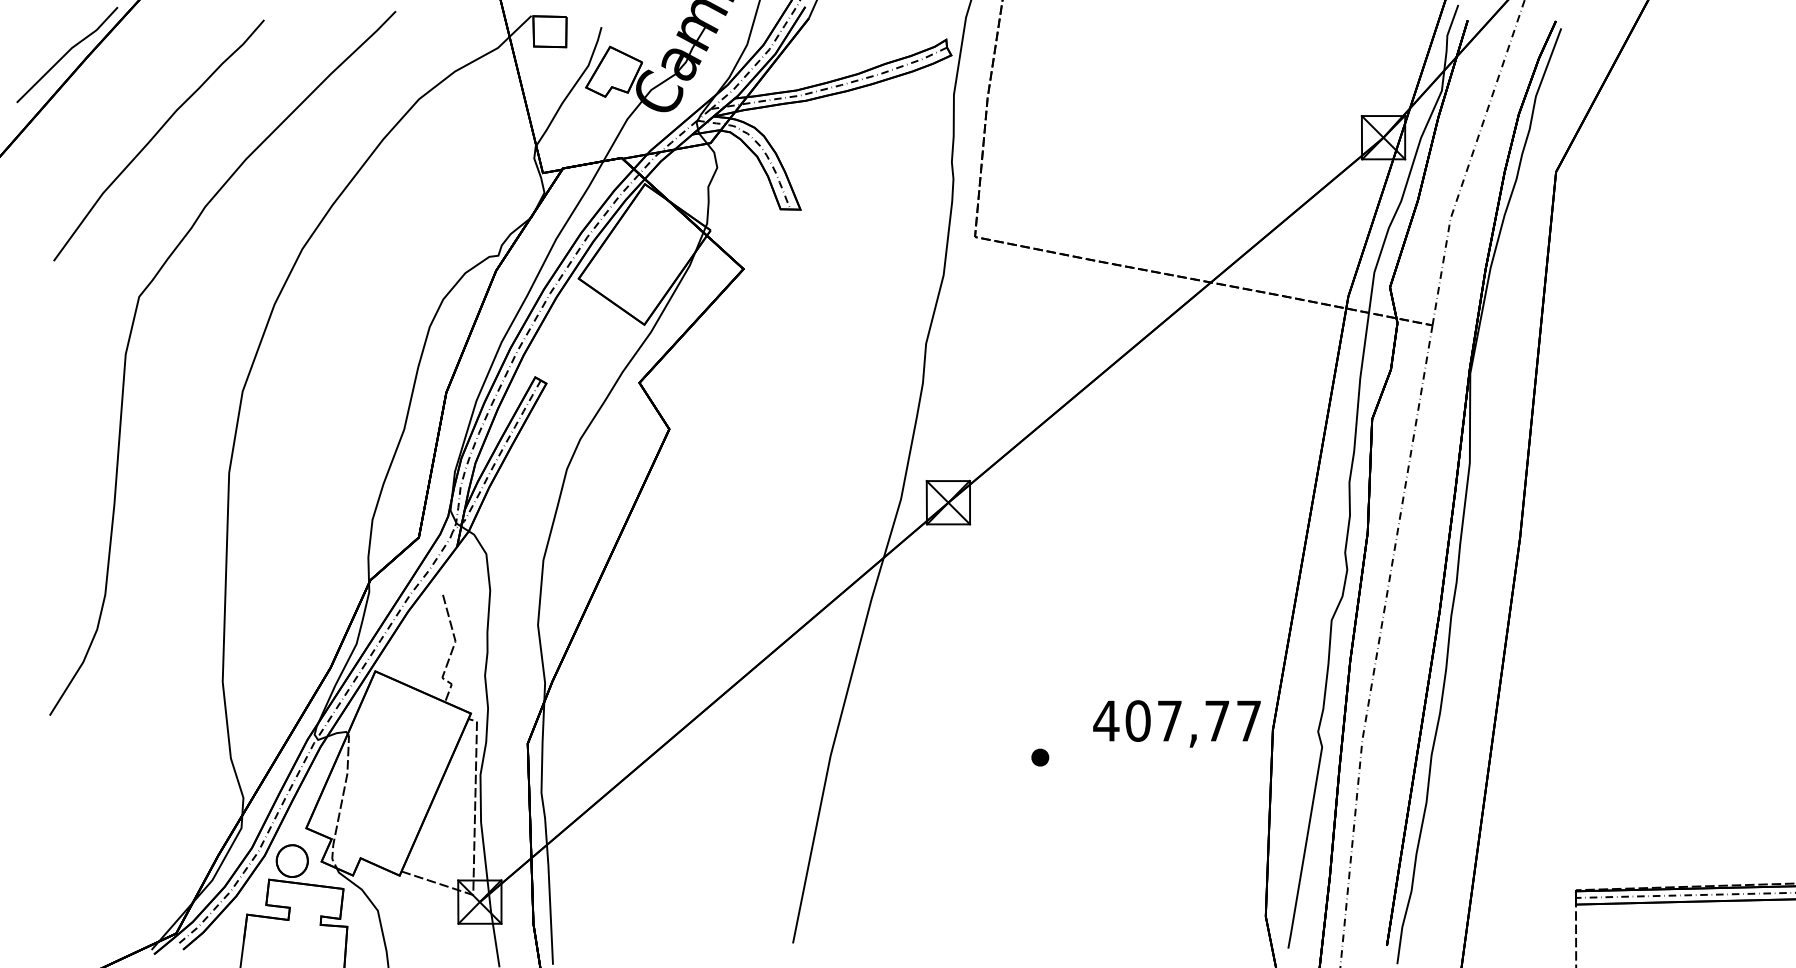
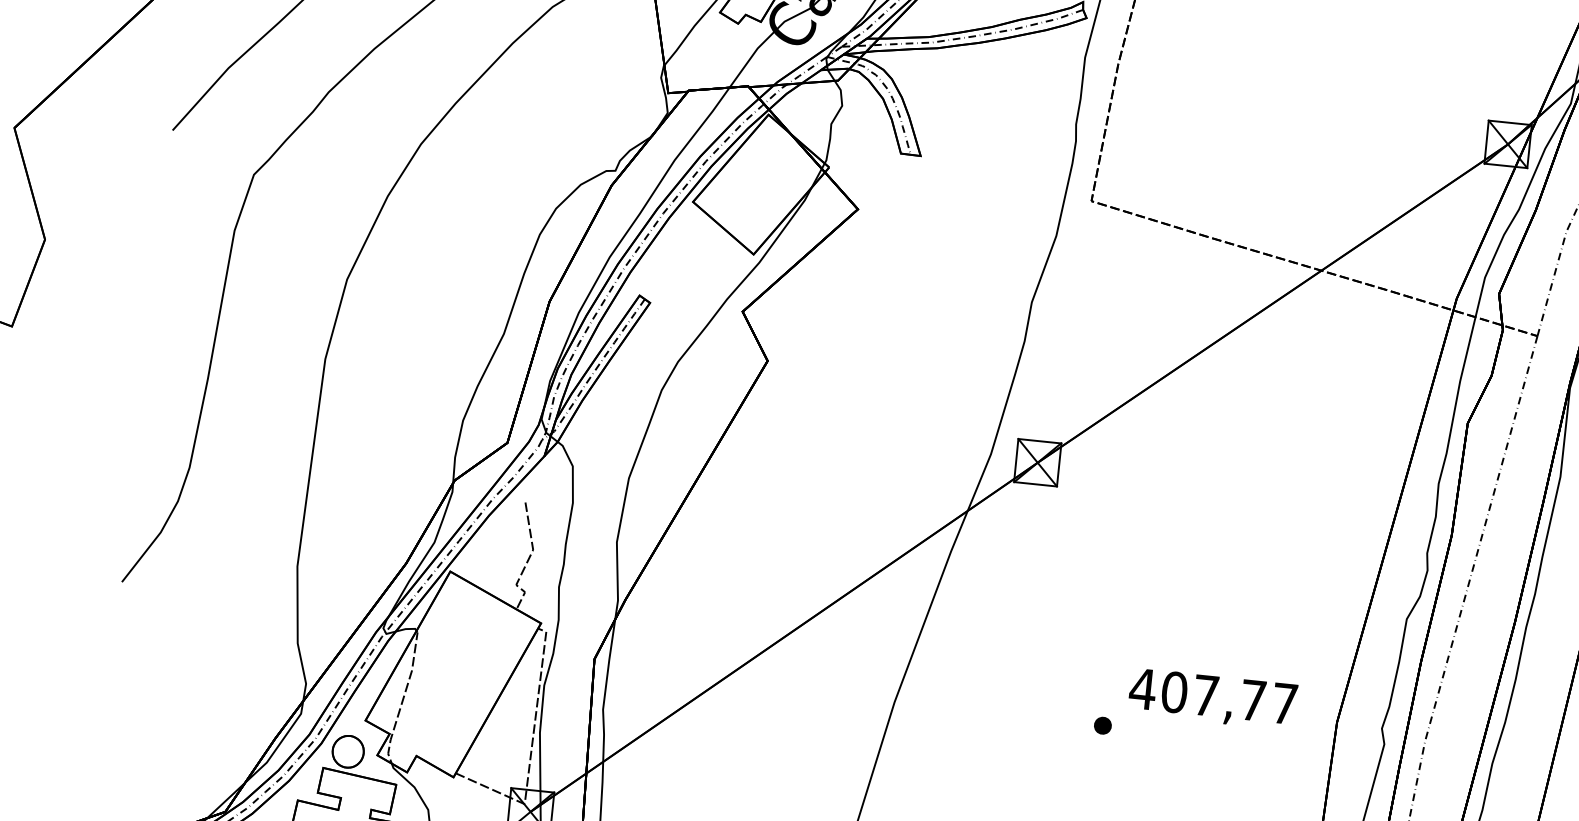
text: (1176, 723) -> (1212, 698), moved

